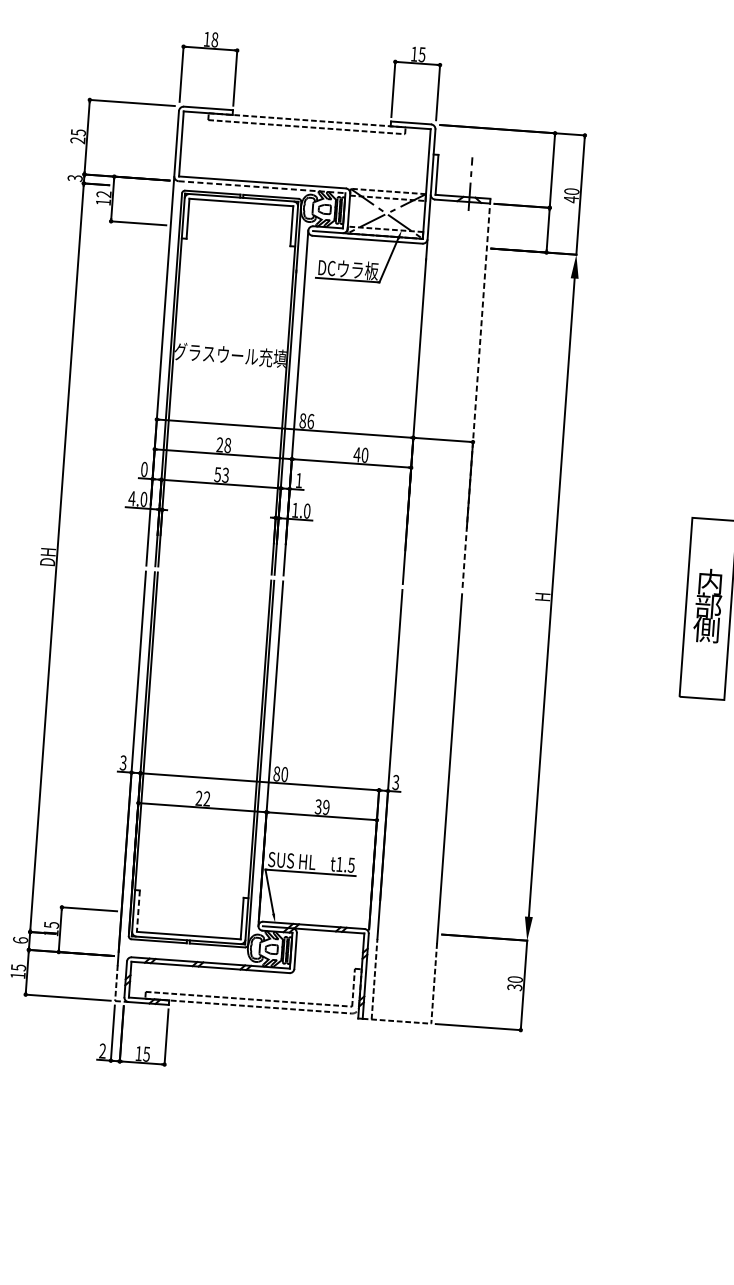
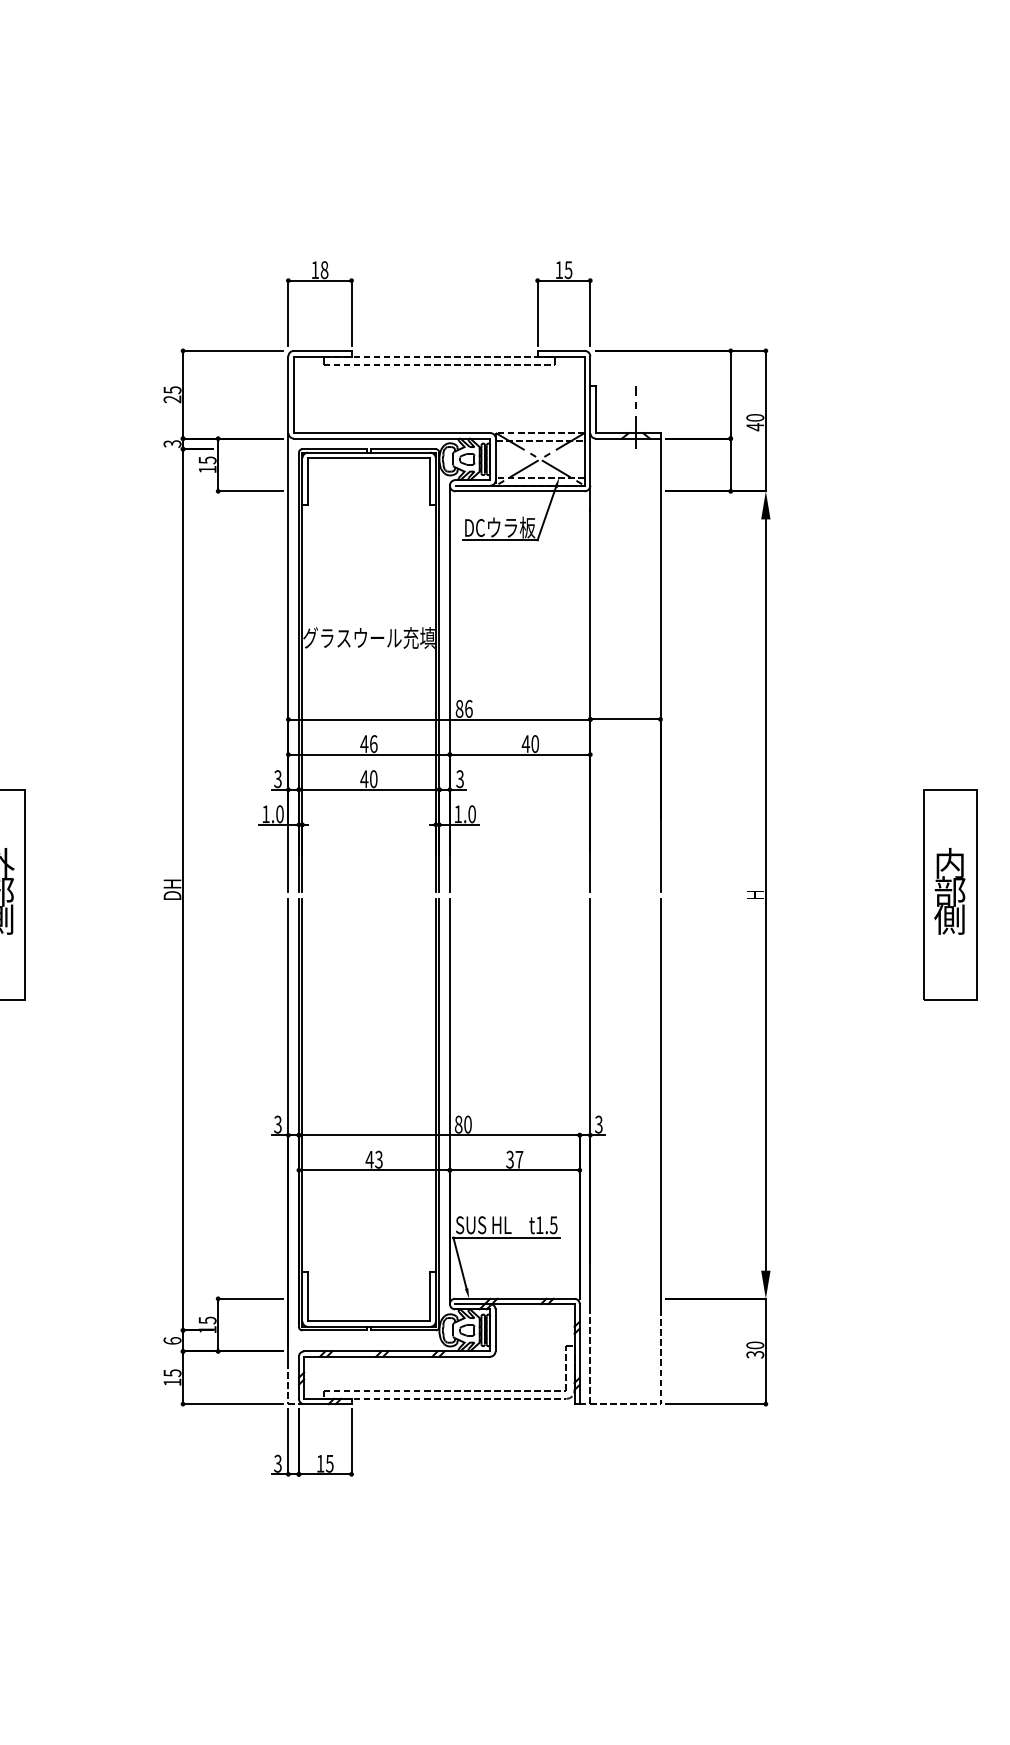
line: (262, 187) -> (392, 438), dashed -> solid
text: (103, 194) -> (207, 460), 12 -> 15
line: (476, 393) -> (660, 662), dashed -> solid
text: (223, 444) -> (368, 743), 28 -> 46
text: (144, 468) -> (277, 778), 0 -> 3
text: (221, 475) -> (368, 779), 53 -> 40
text: (298, 480) -> (459, 779), 1 -> 3
text: (131, 497) -> (265, 813), 4.0 -> 1.0
text: (202, 798) -> (373, 1159), 22 -> 43
text: (326, 807) -> (519, 1159), 39 -> 37
line: (138, 911) -> (308, 1297), dashed -> solid
text: (102, 1050) -> (277, 1463), 2 -> 3

